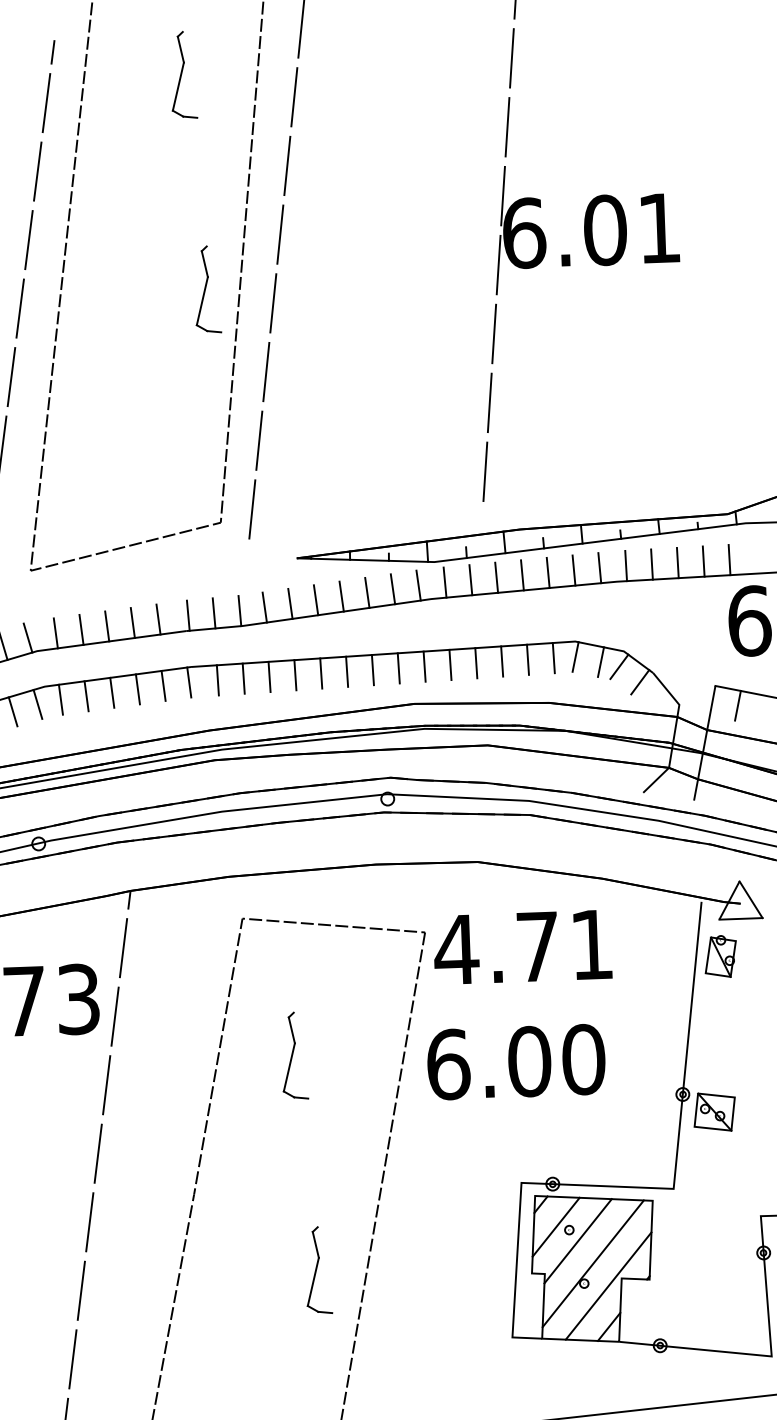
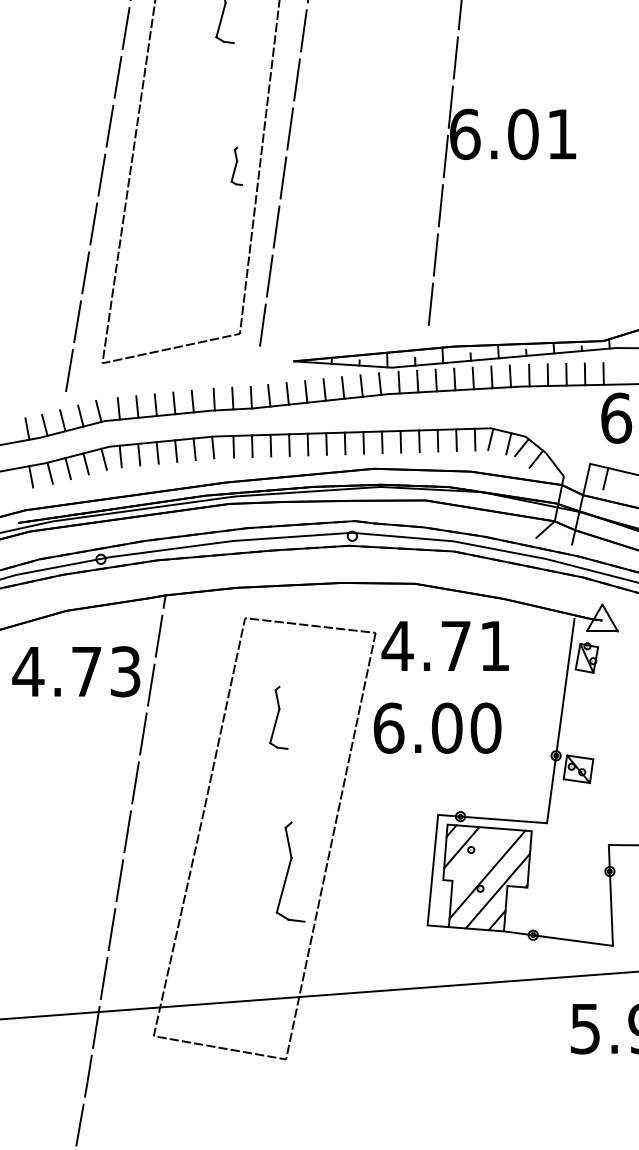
part: (207, 289) -> (236, 166), size x0.6
line: (577, 1240) -> (476, 857), removed
part: (317, 1270) -> (289, 872), size x1.6

